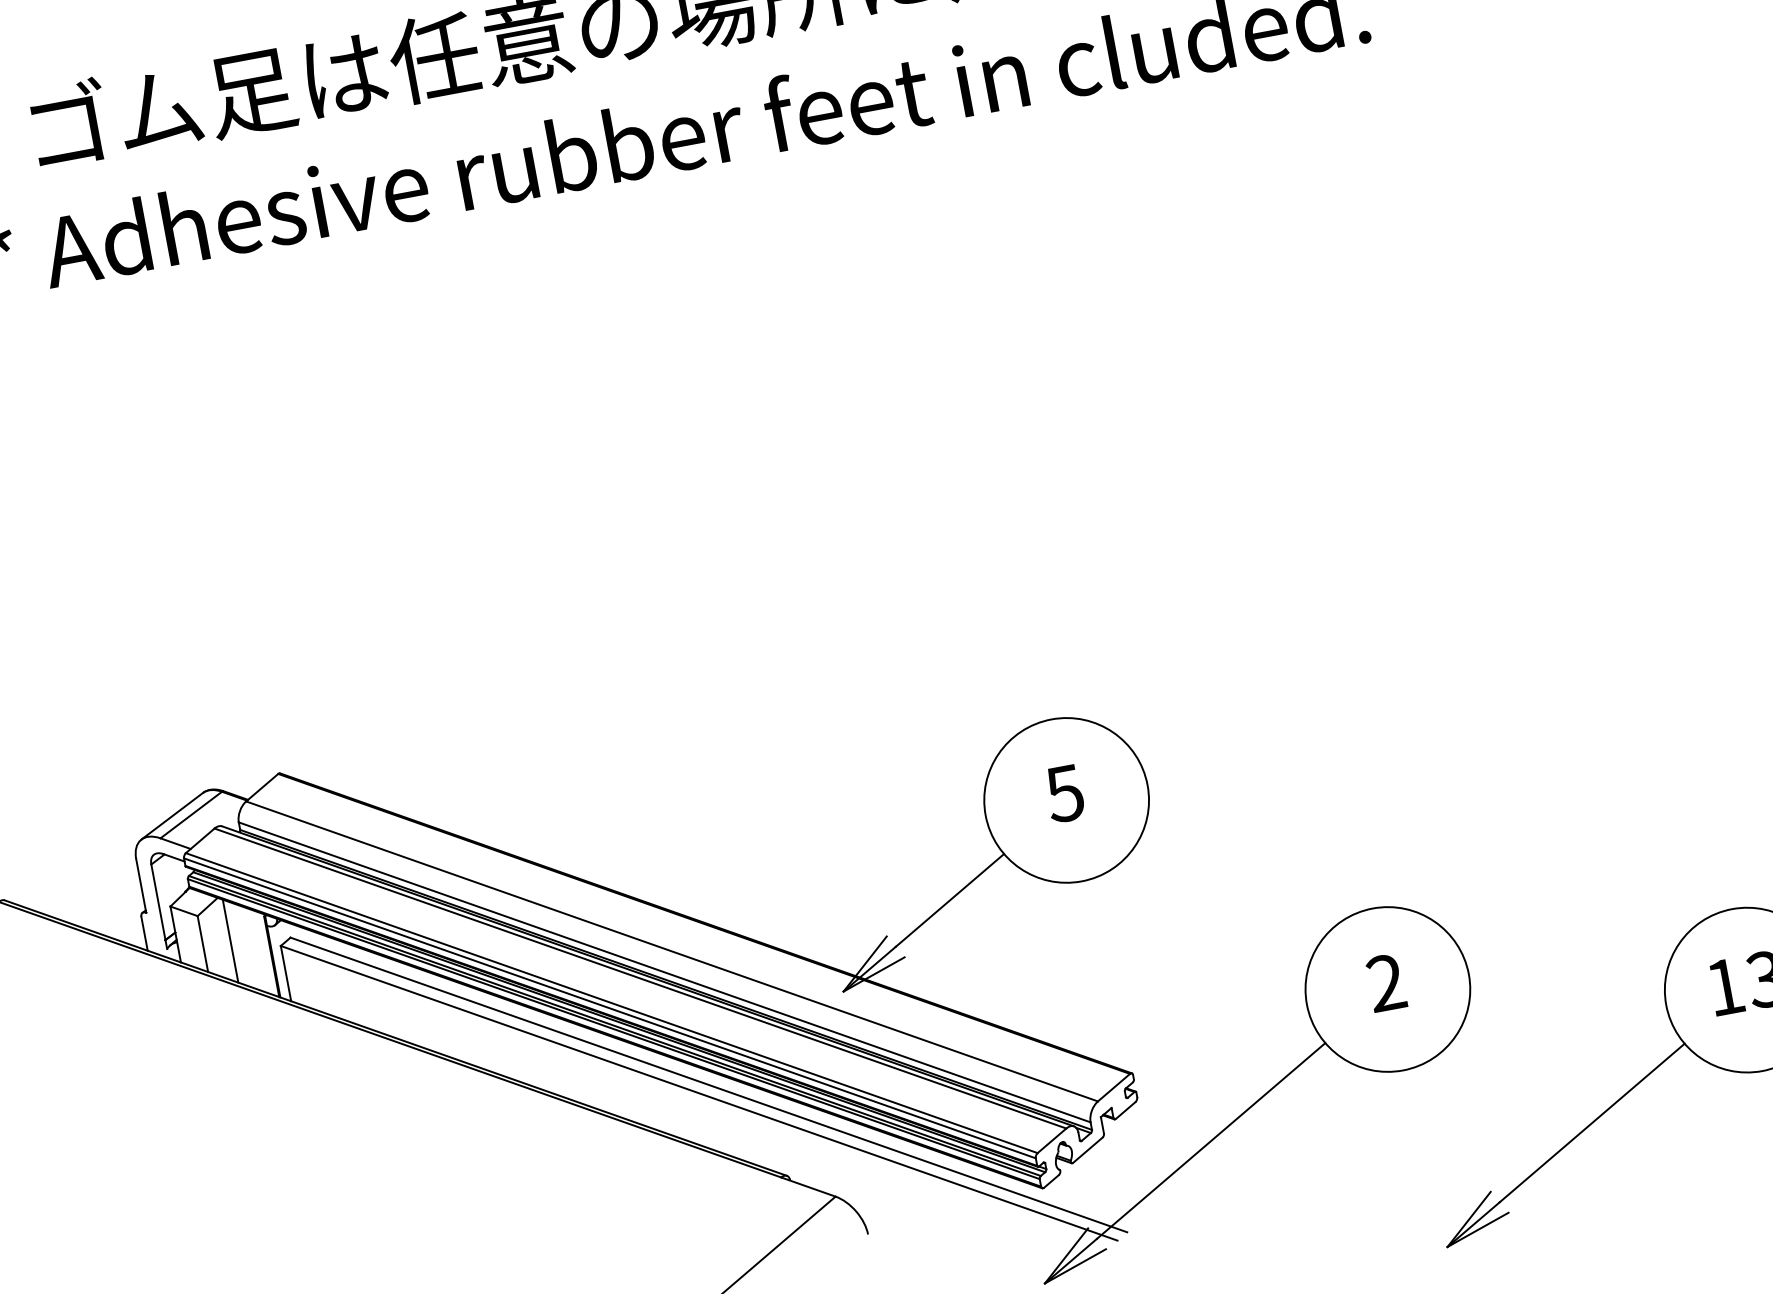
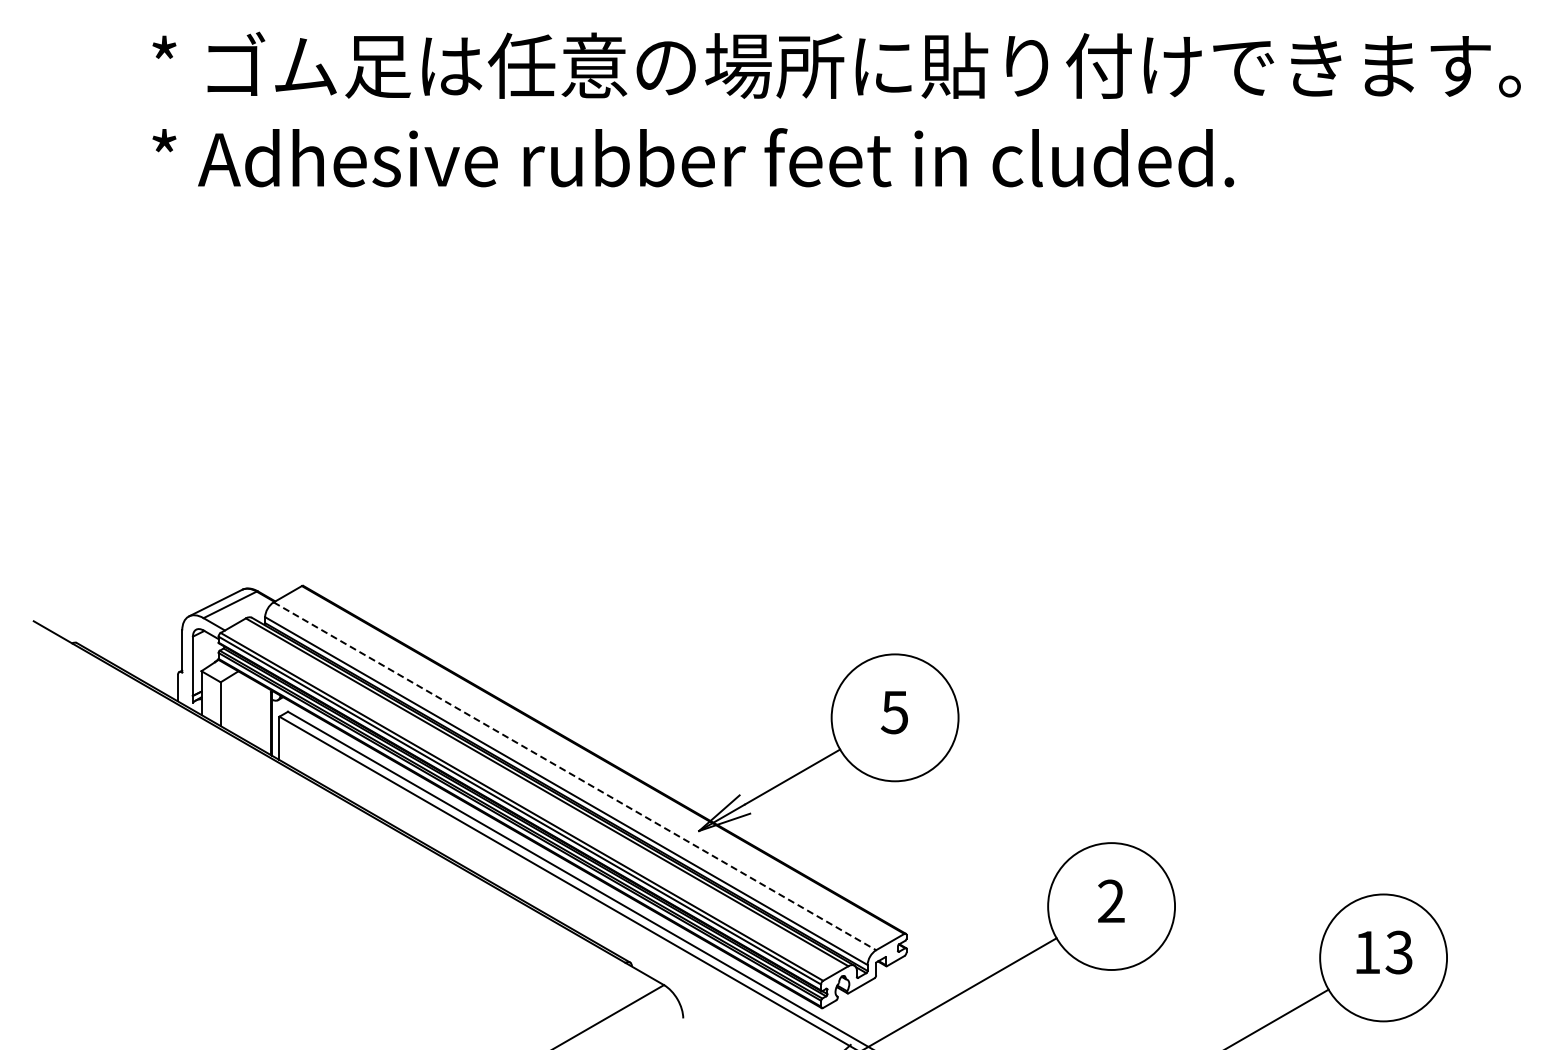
line: (230, 940) -> (242, 705), removed
line: (671, 951) -> (574, 776), solid -> dashed

